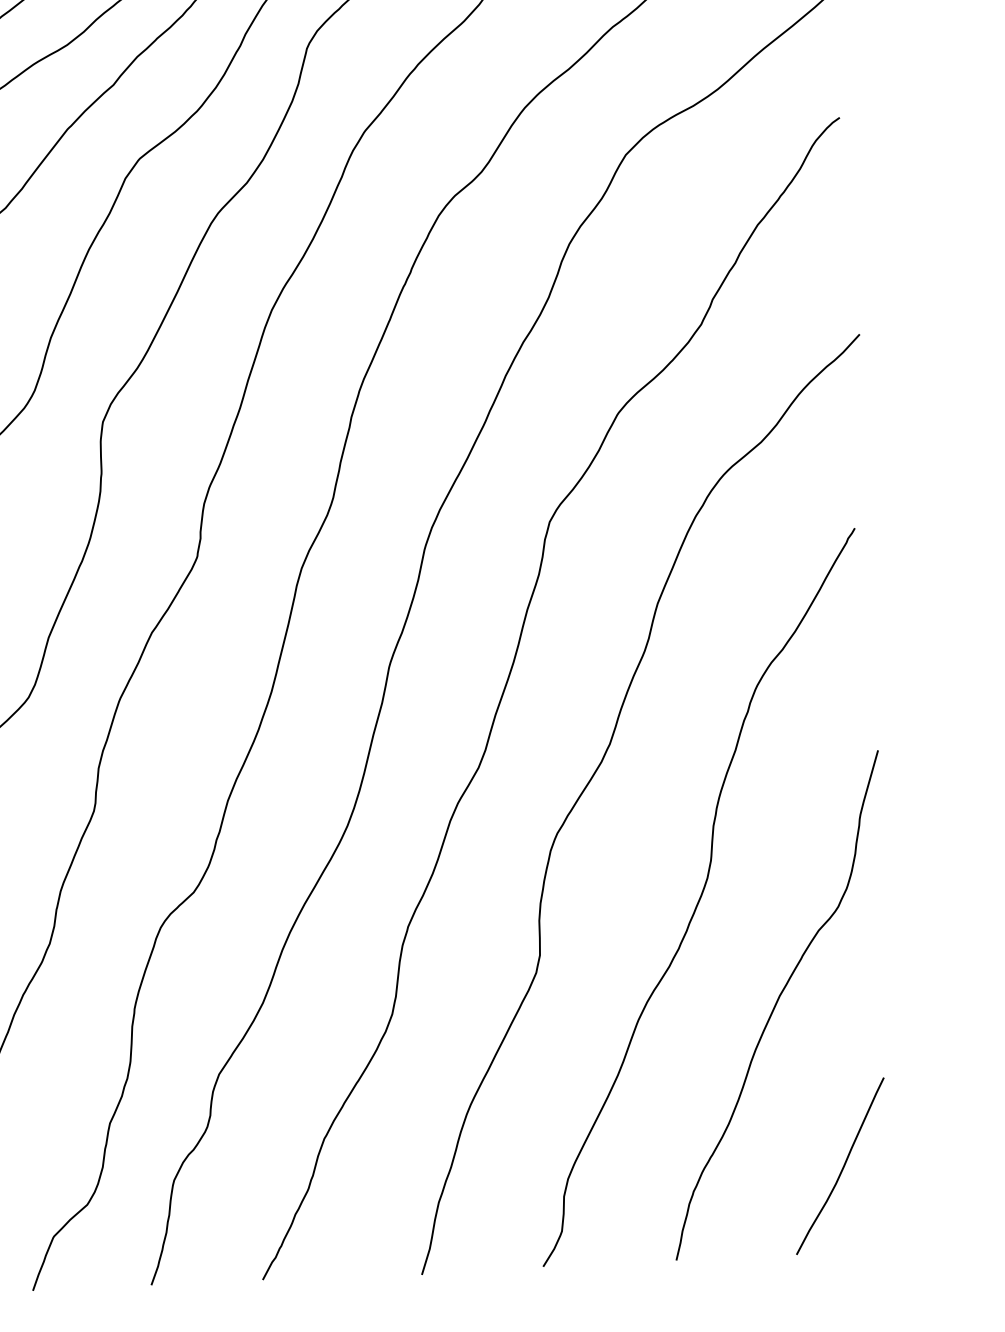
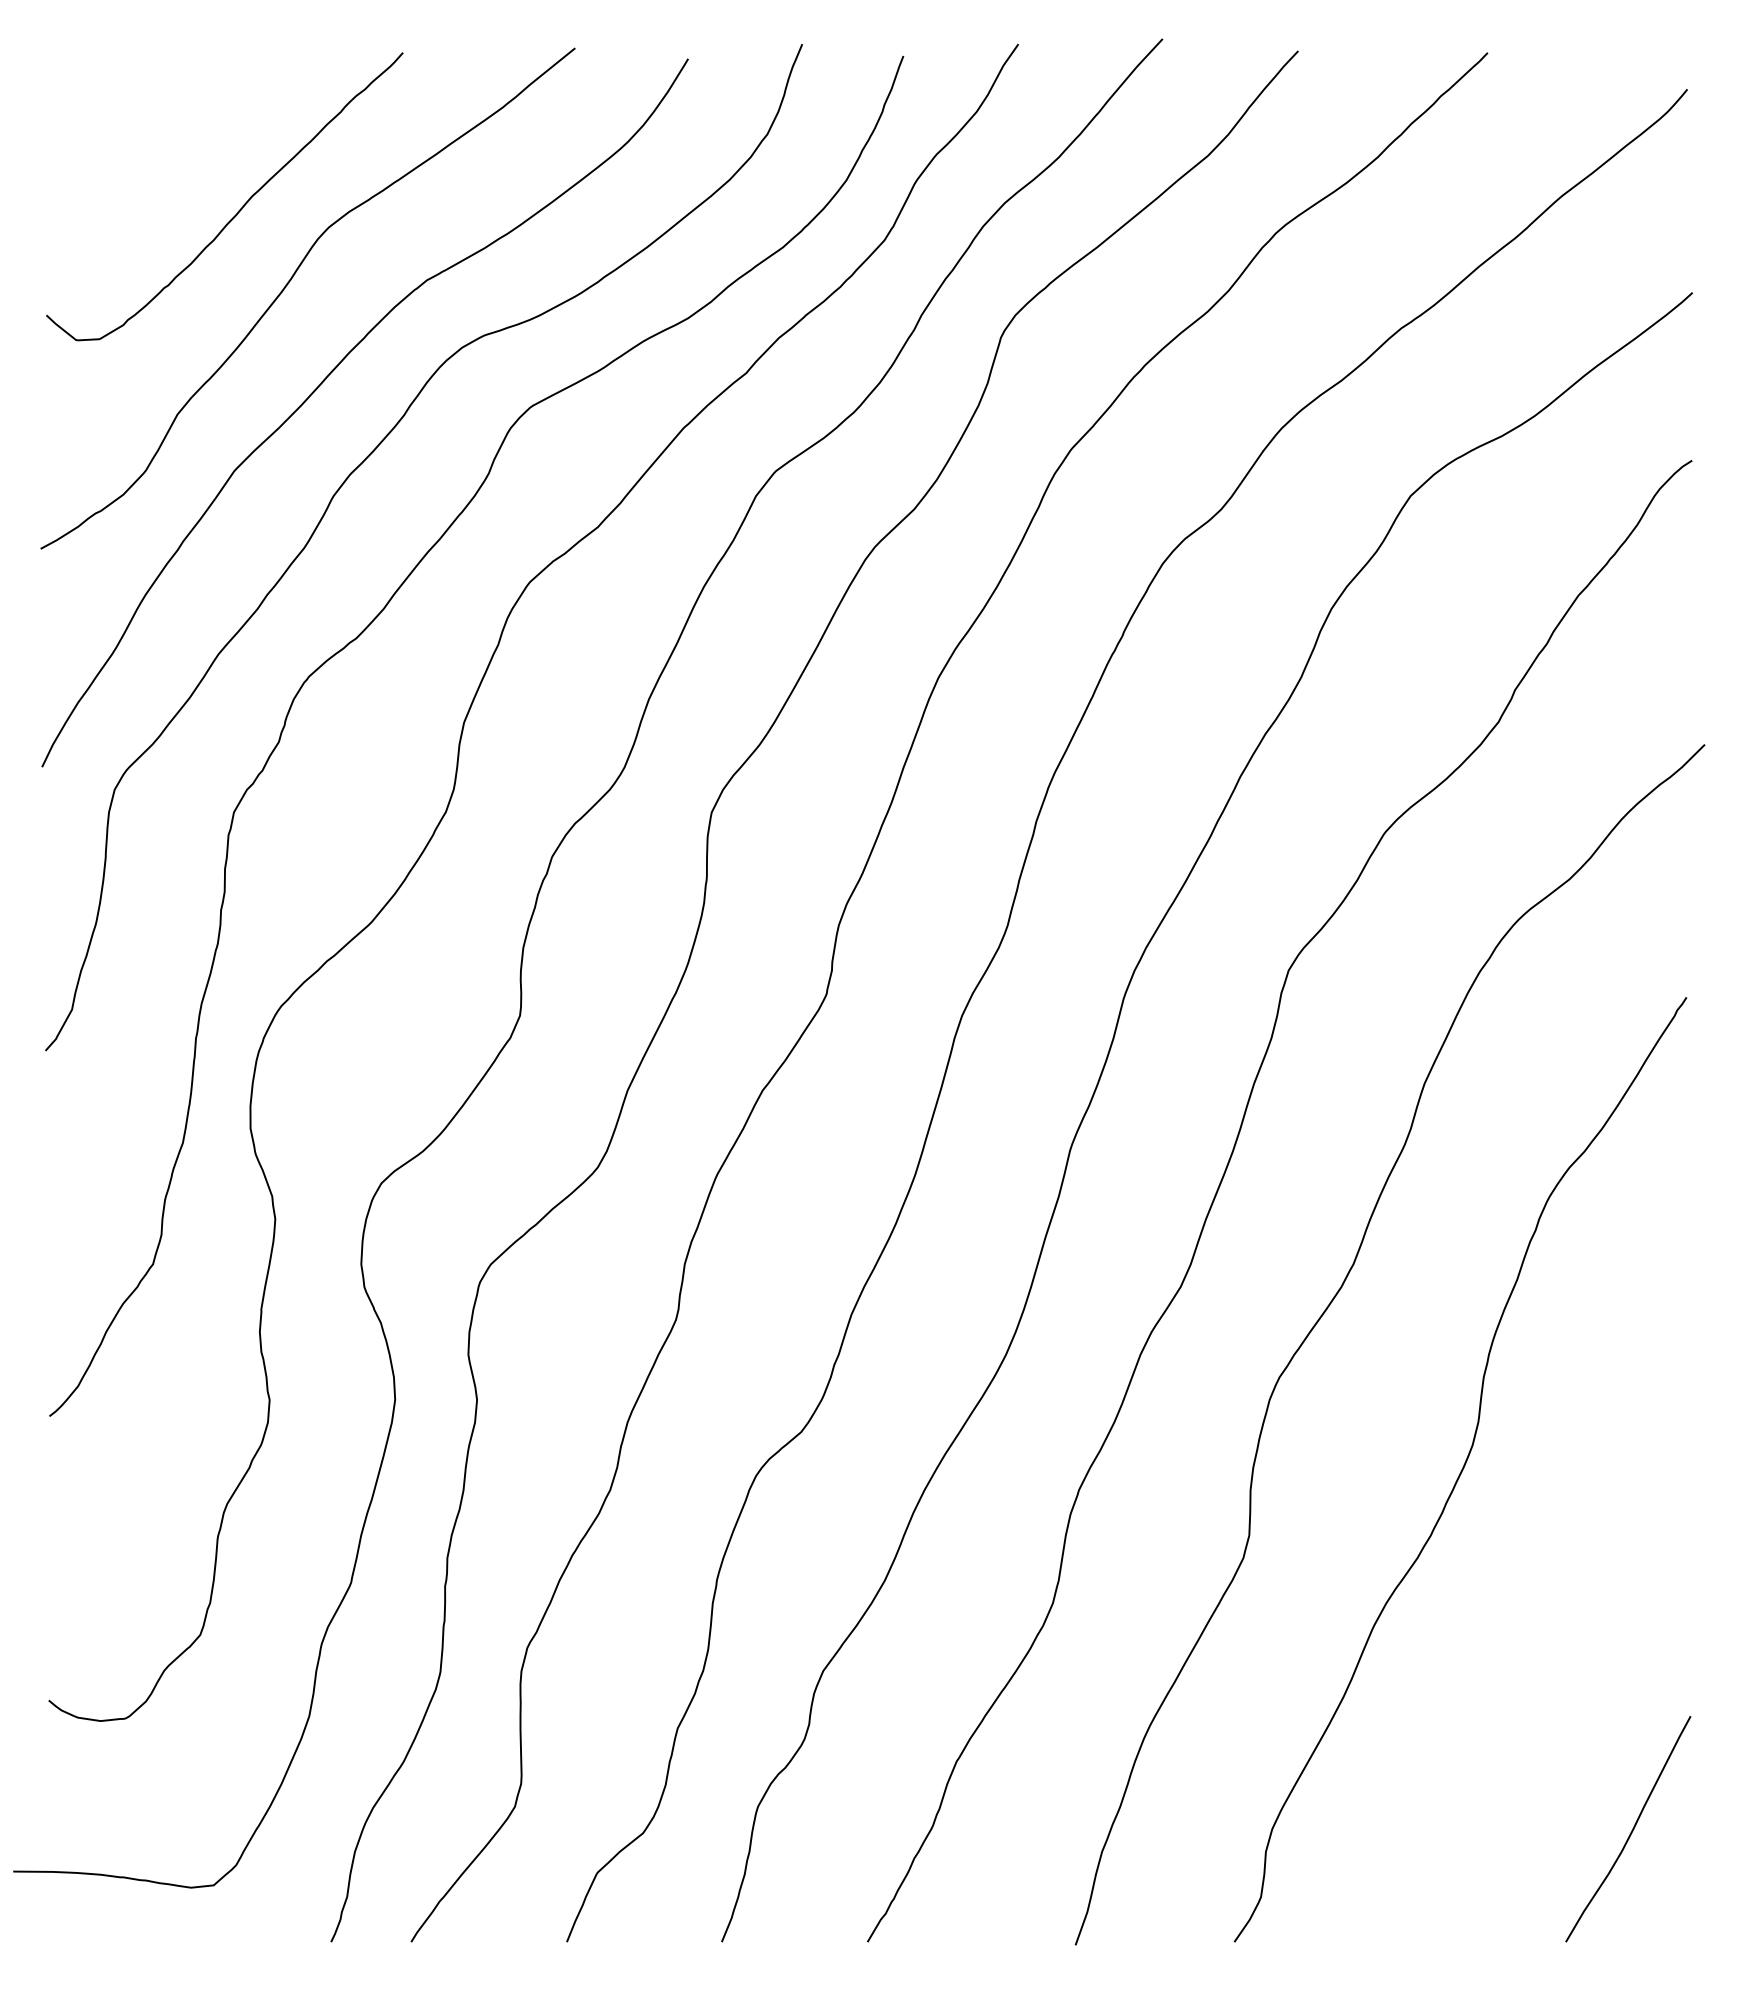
curve: (776, 1005) -> (1554, 1615), removed

